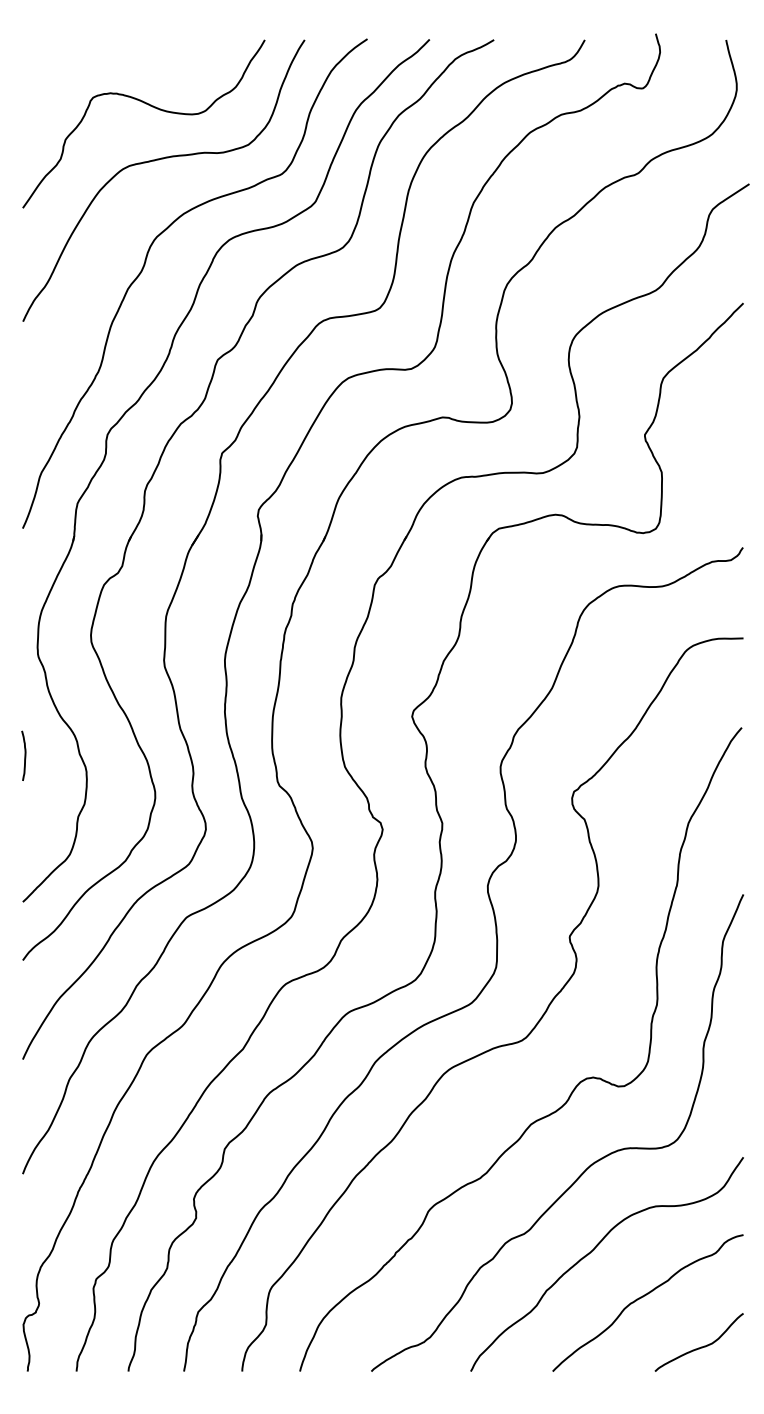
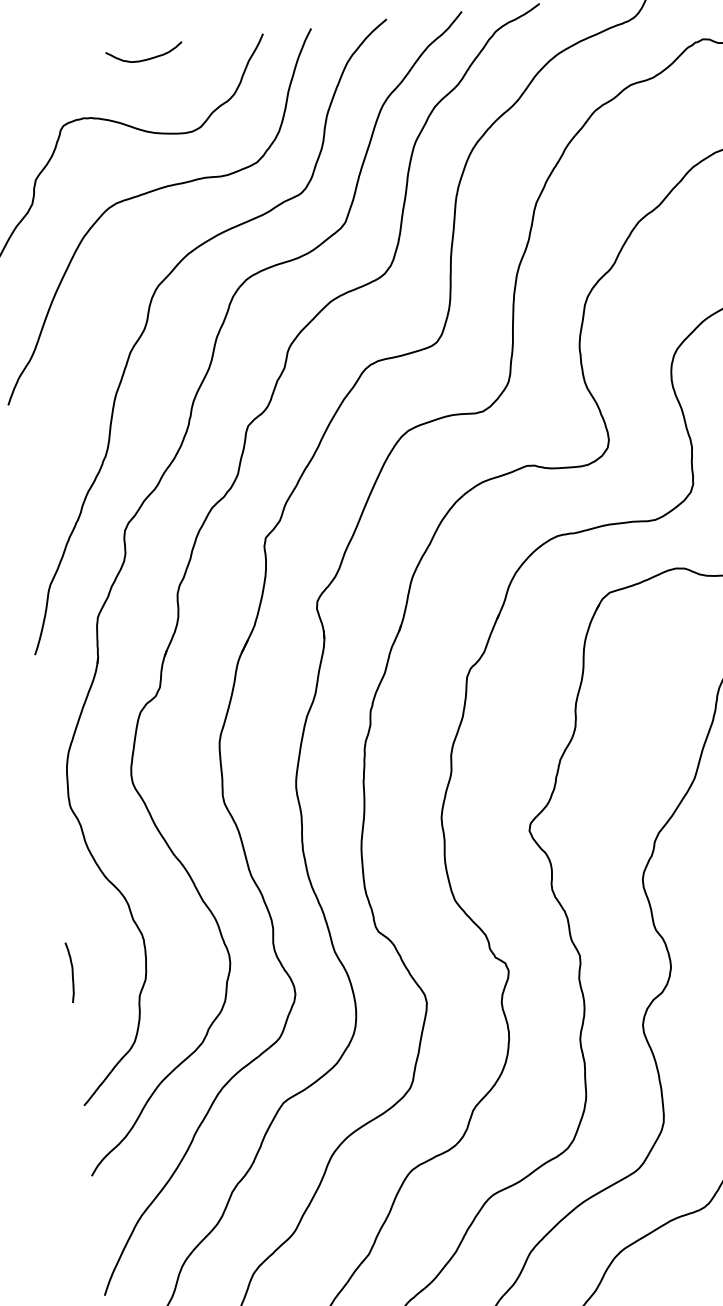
curve: (168, 49) -> (148, 57), added
curve: (24, 755) -> (71, 972), moved

